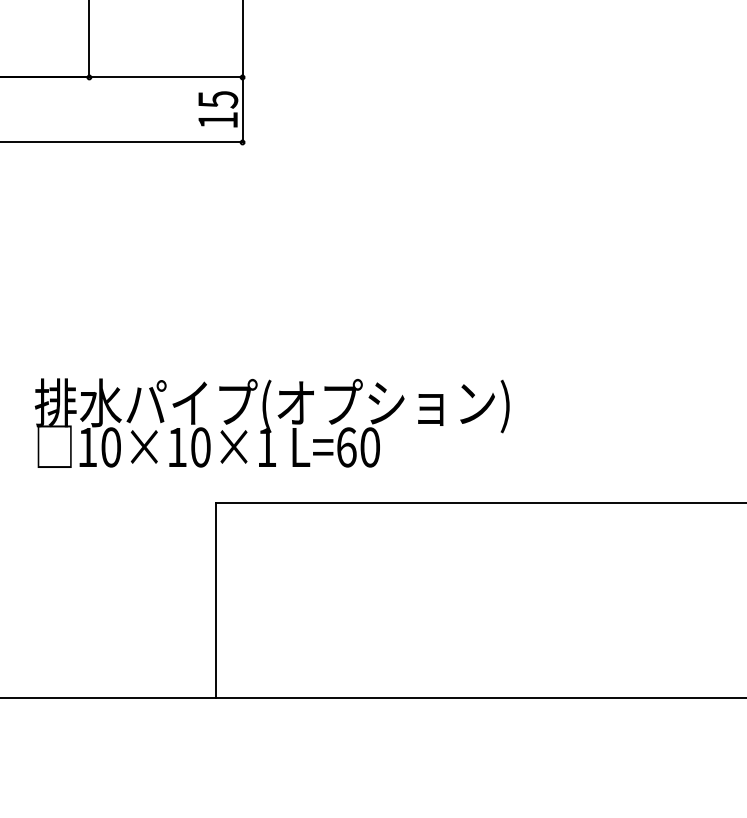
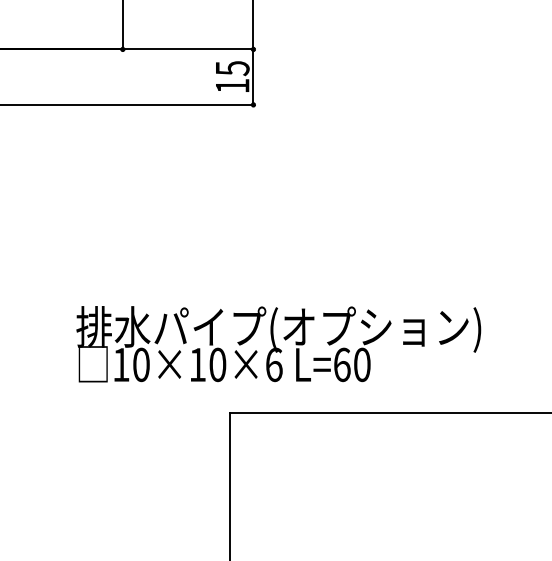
text: (266, 447) -> (273, 364), 10×10×1 -> 10×10×6

